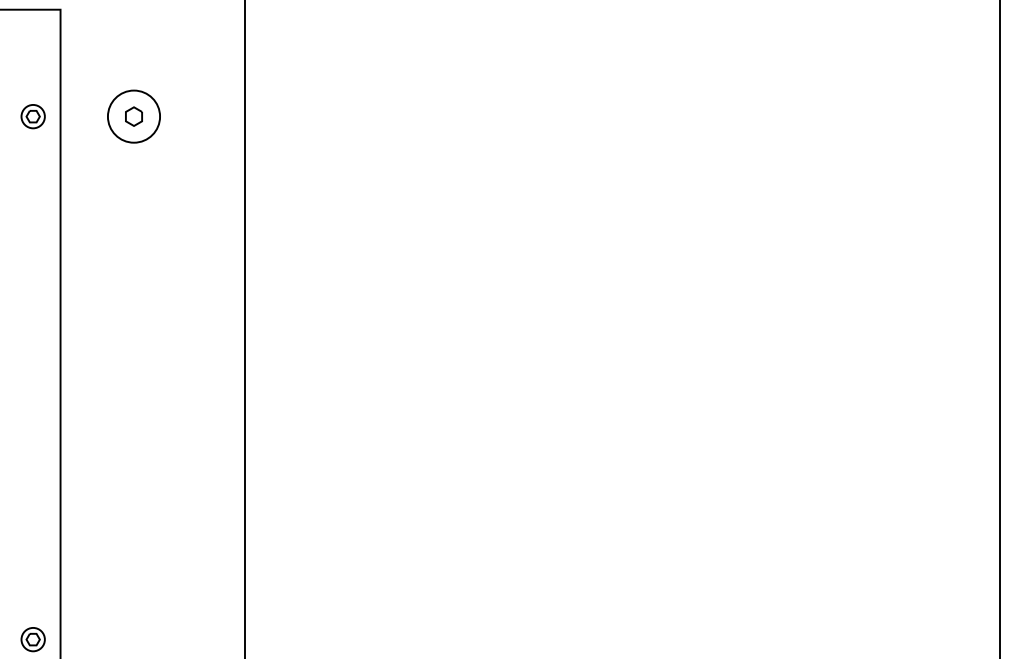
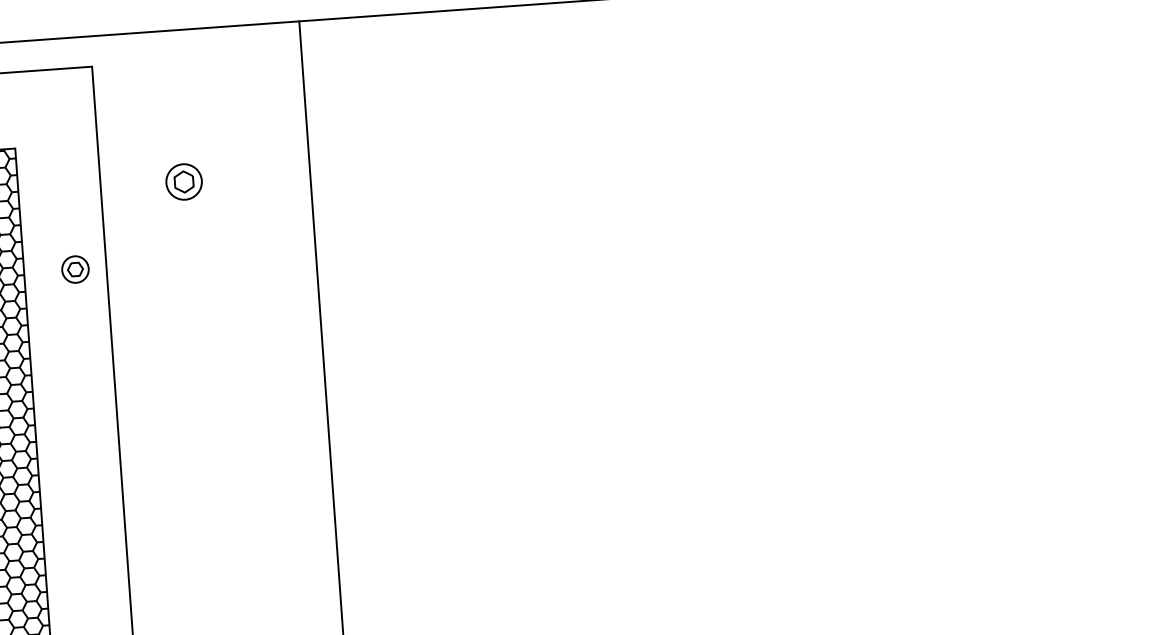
part: (32, 116) -> (74, 269), moved
circle: (133, 116) -> (183, 181), size x0.6

